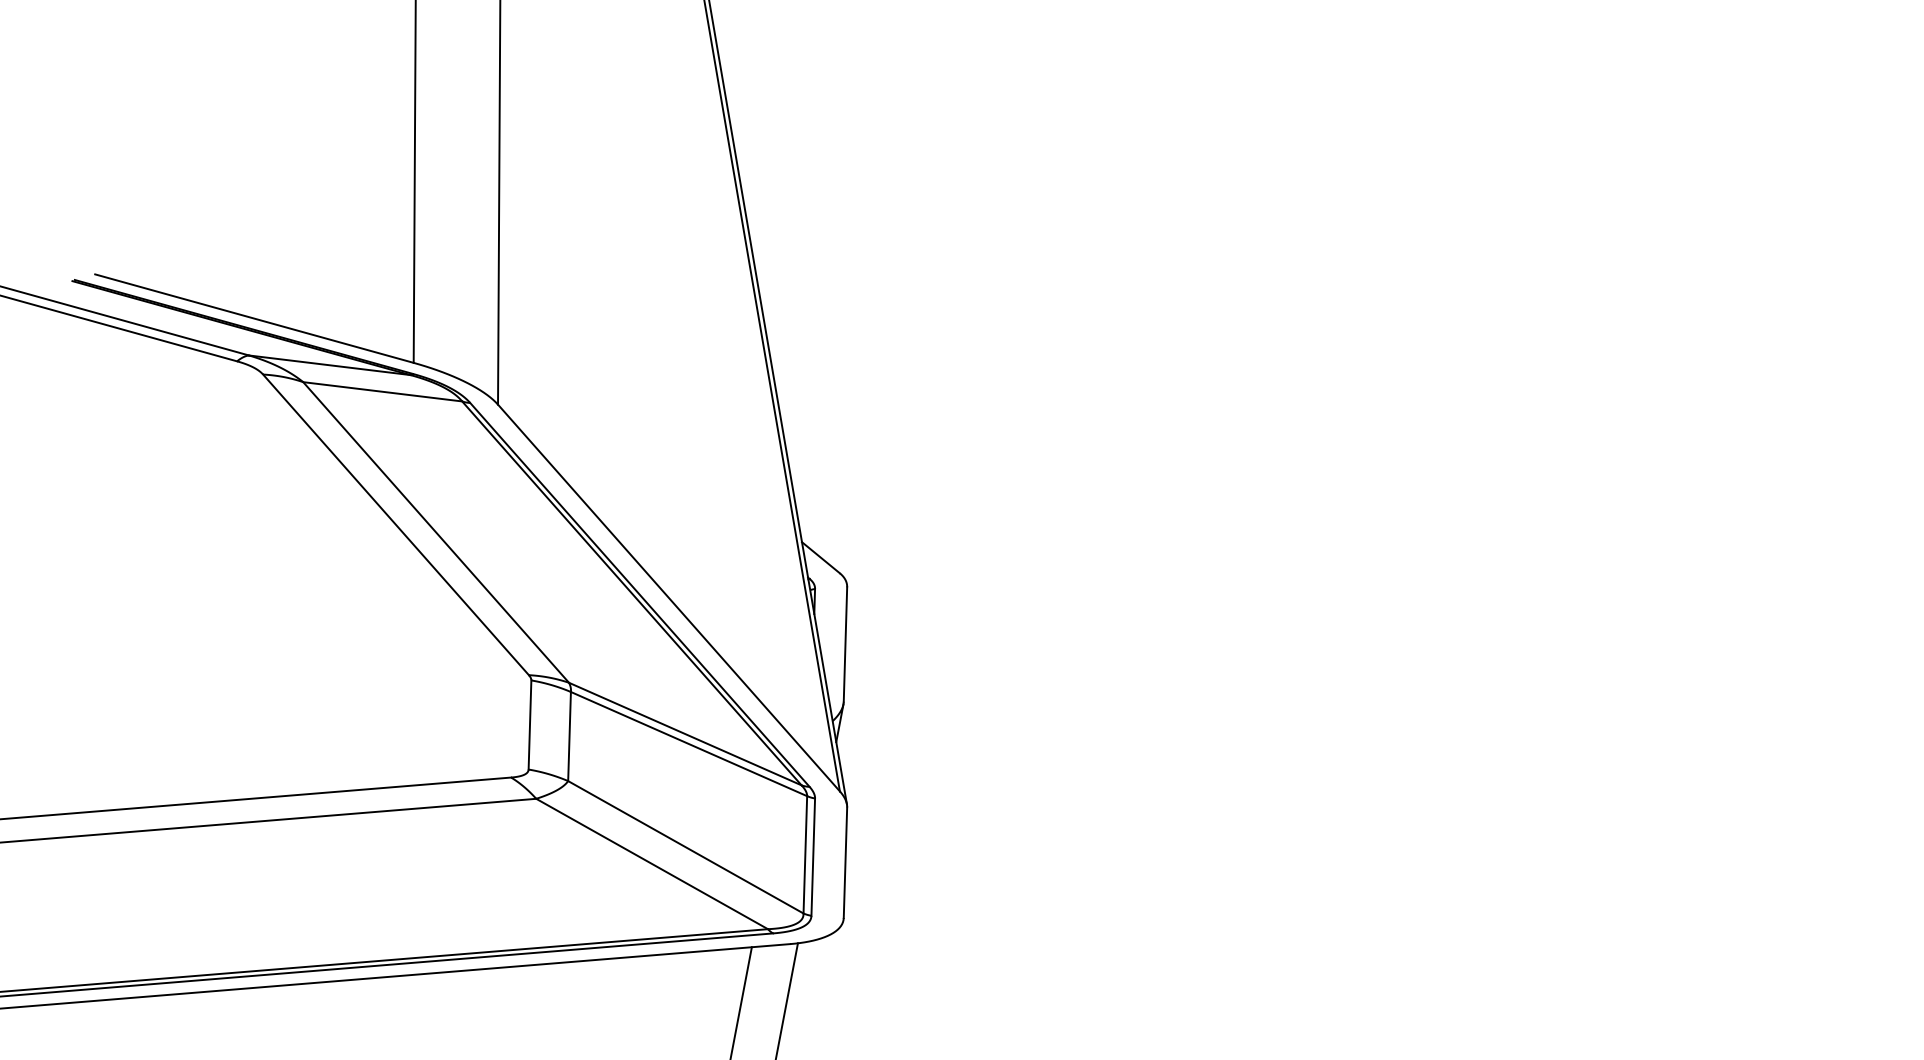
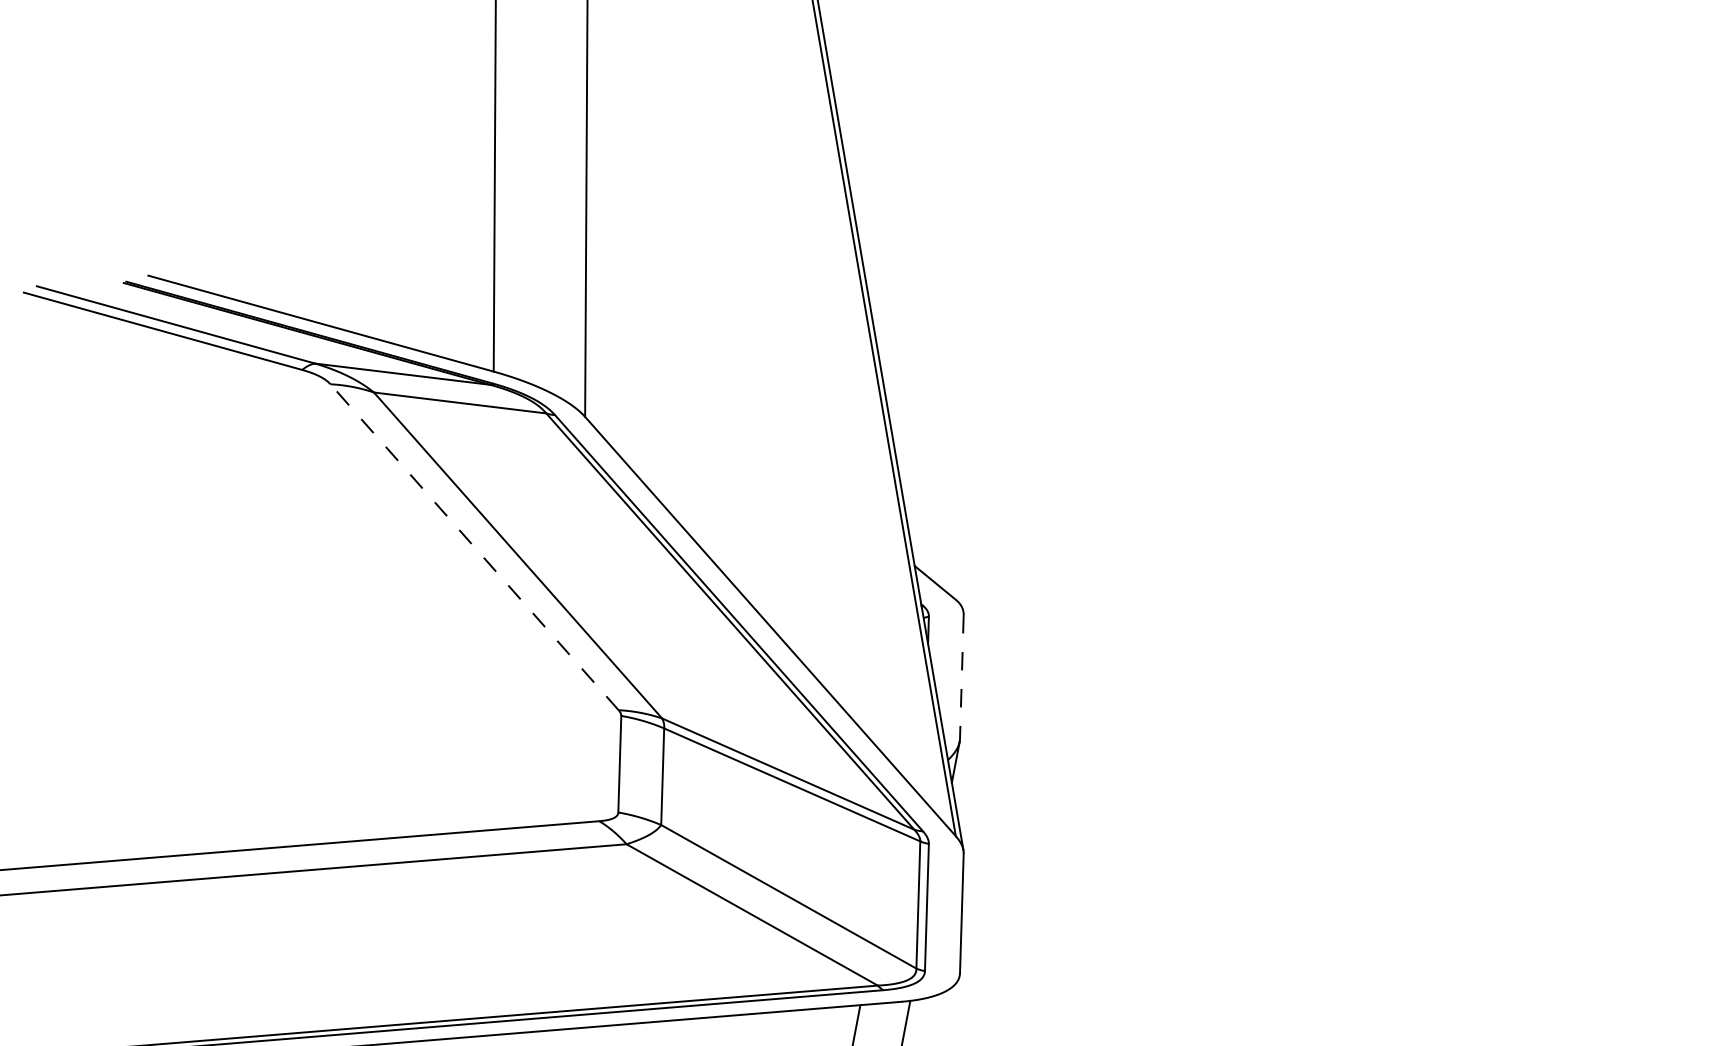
line: (396, 524) -> (475, 546), solid -> dashed
line: (845, 645) -> (961, 678), solid -> dashed

